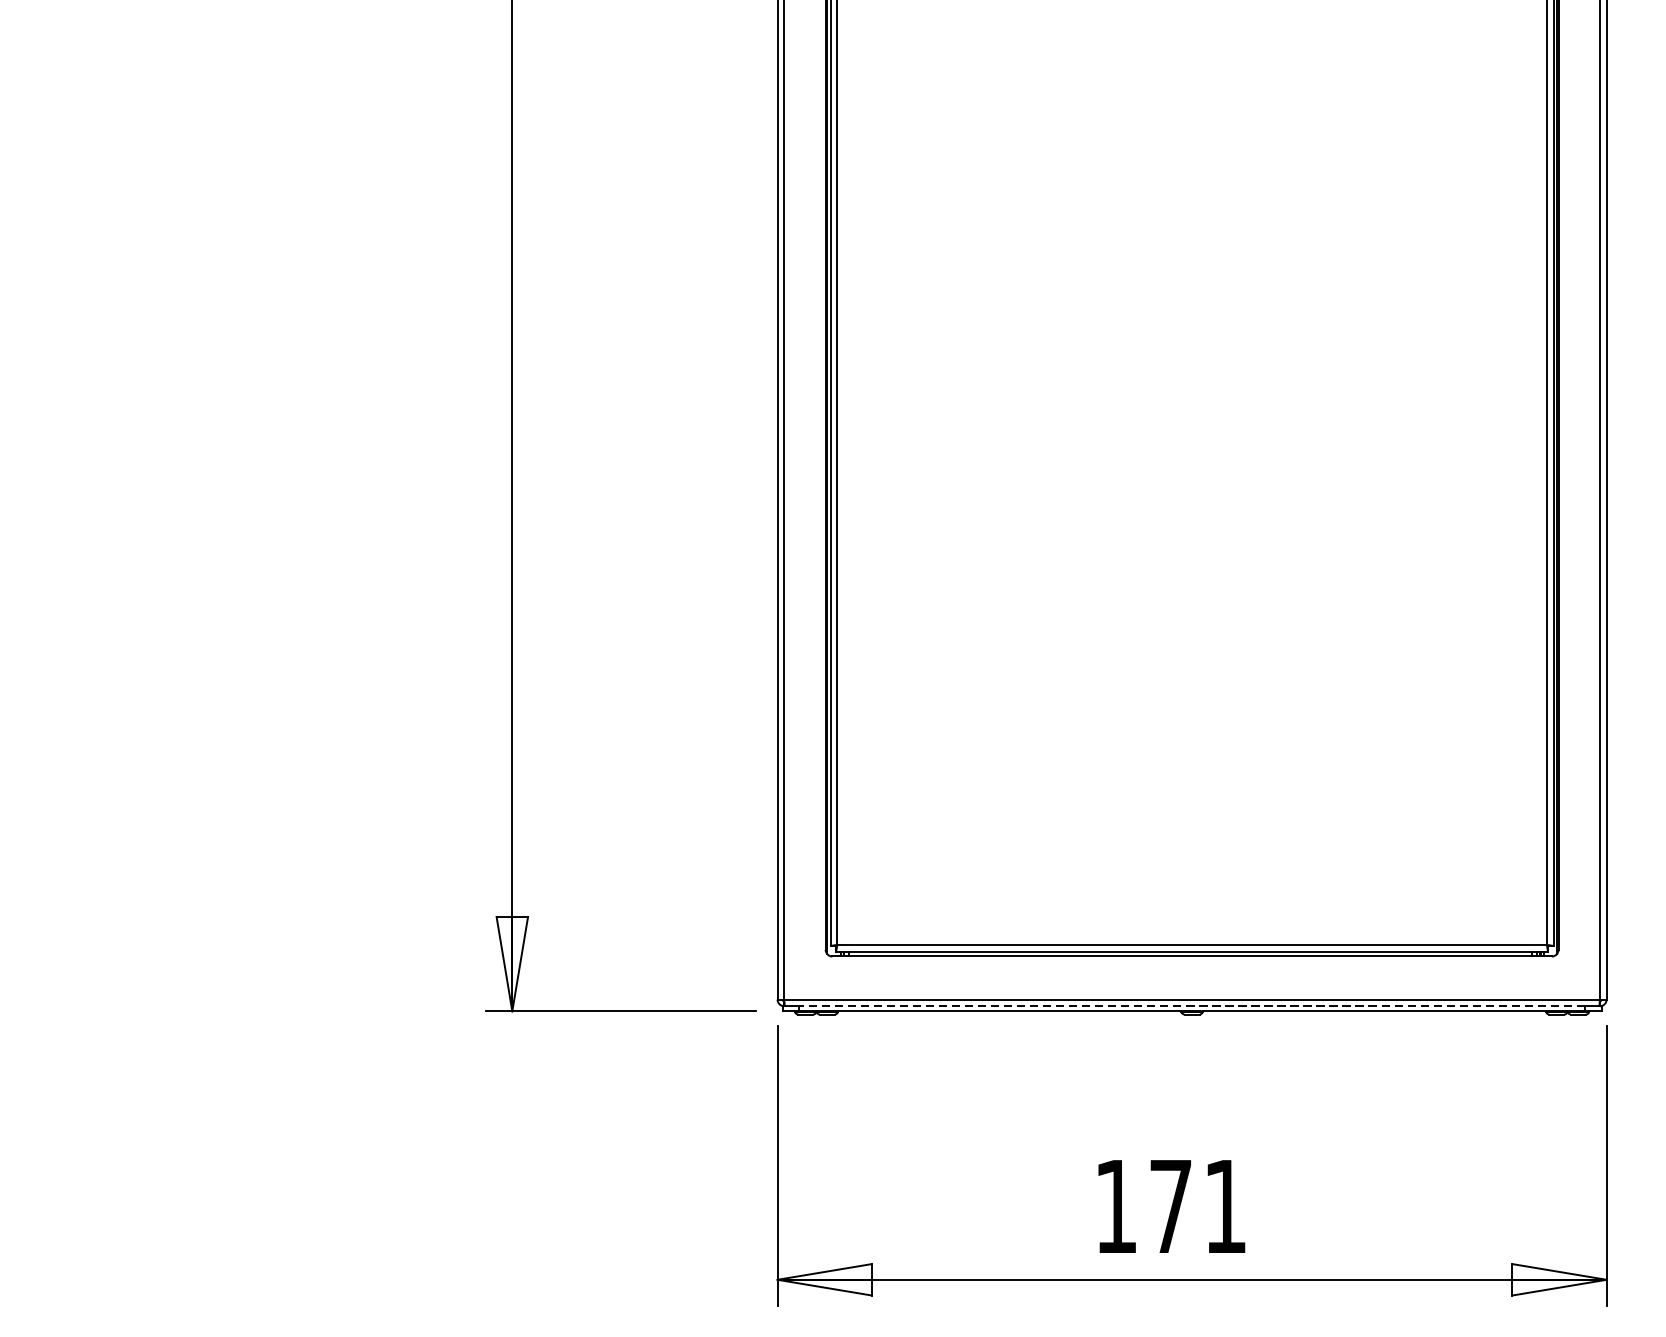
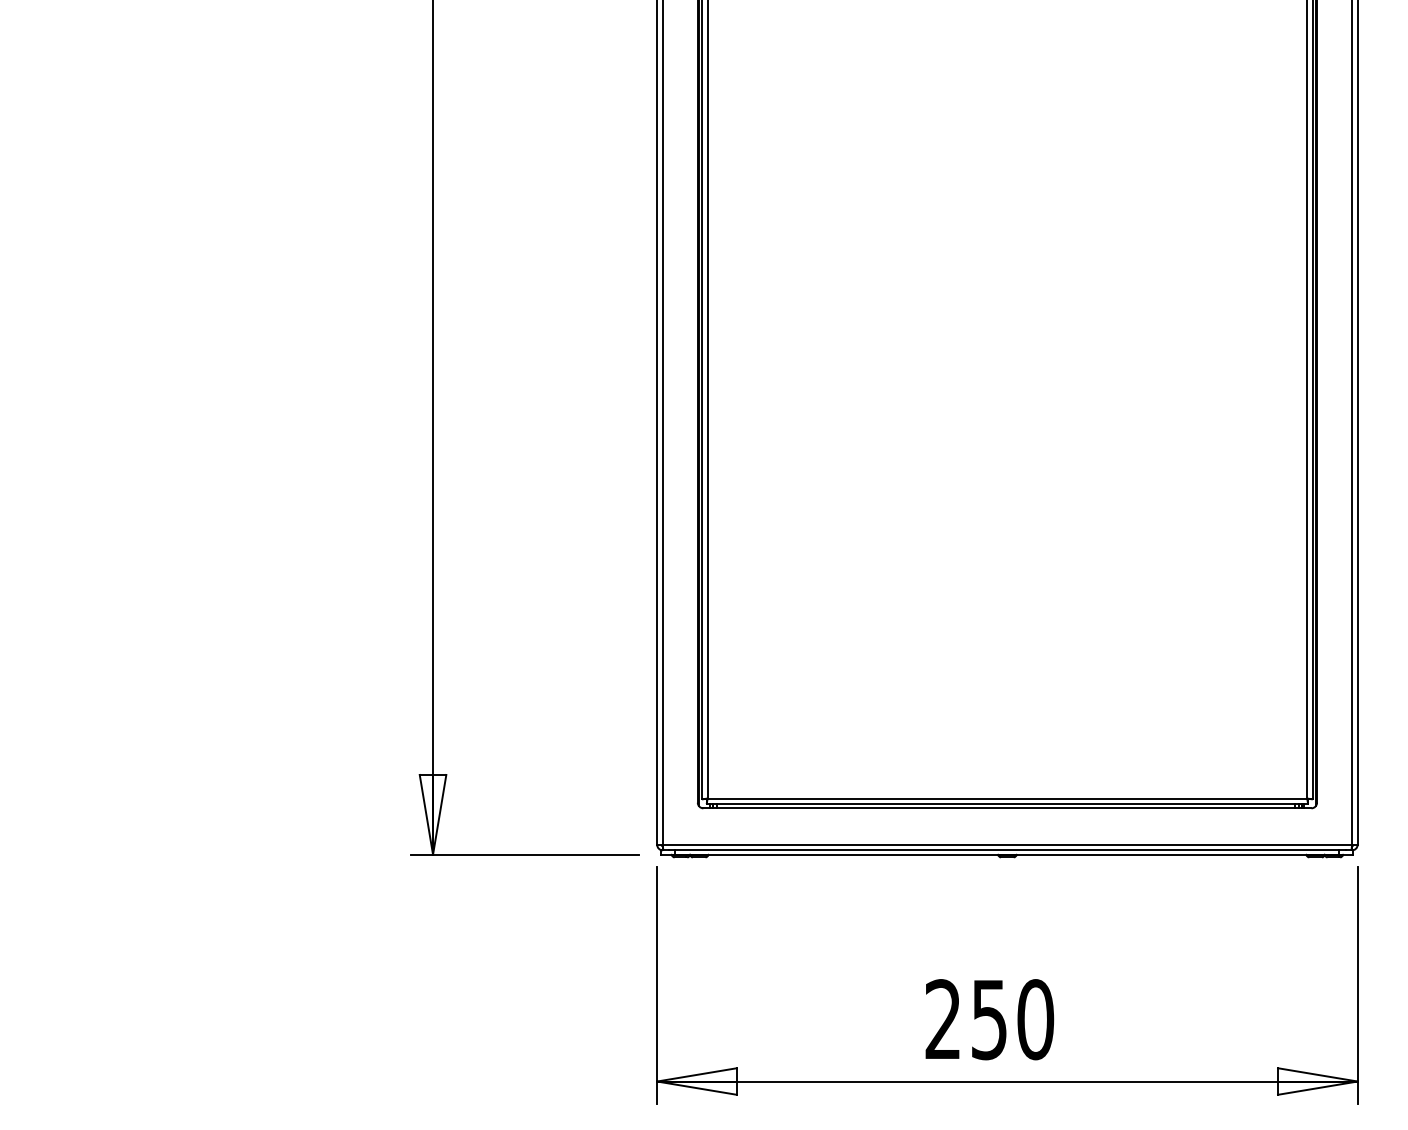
line: (1191, 1006) -> (1006, 850), dashed -> solid
text: (1170, 1206) -> (989, 1019), 171 -> 250

